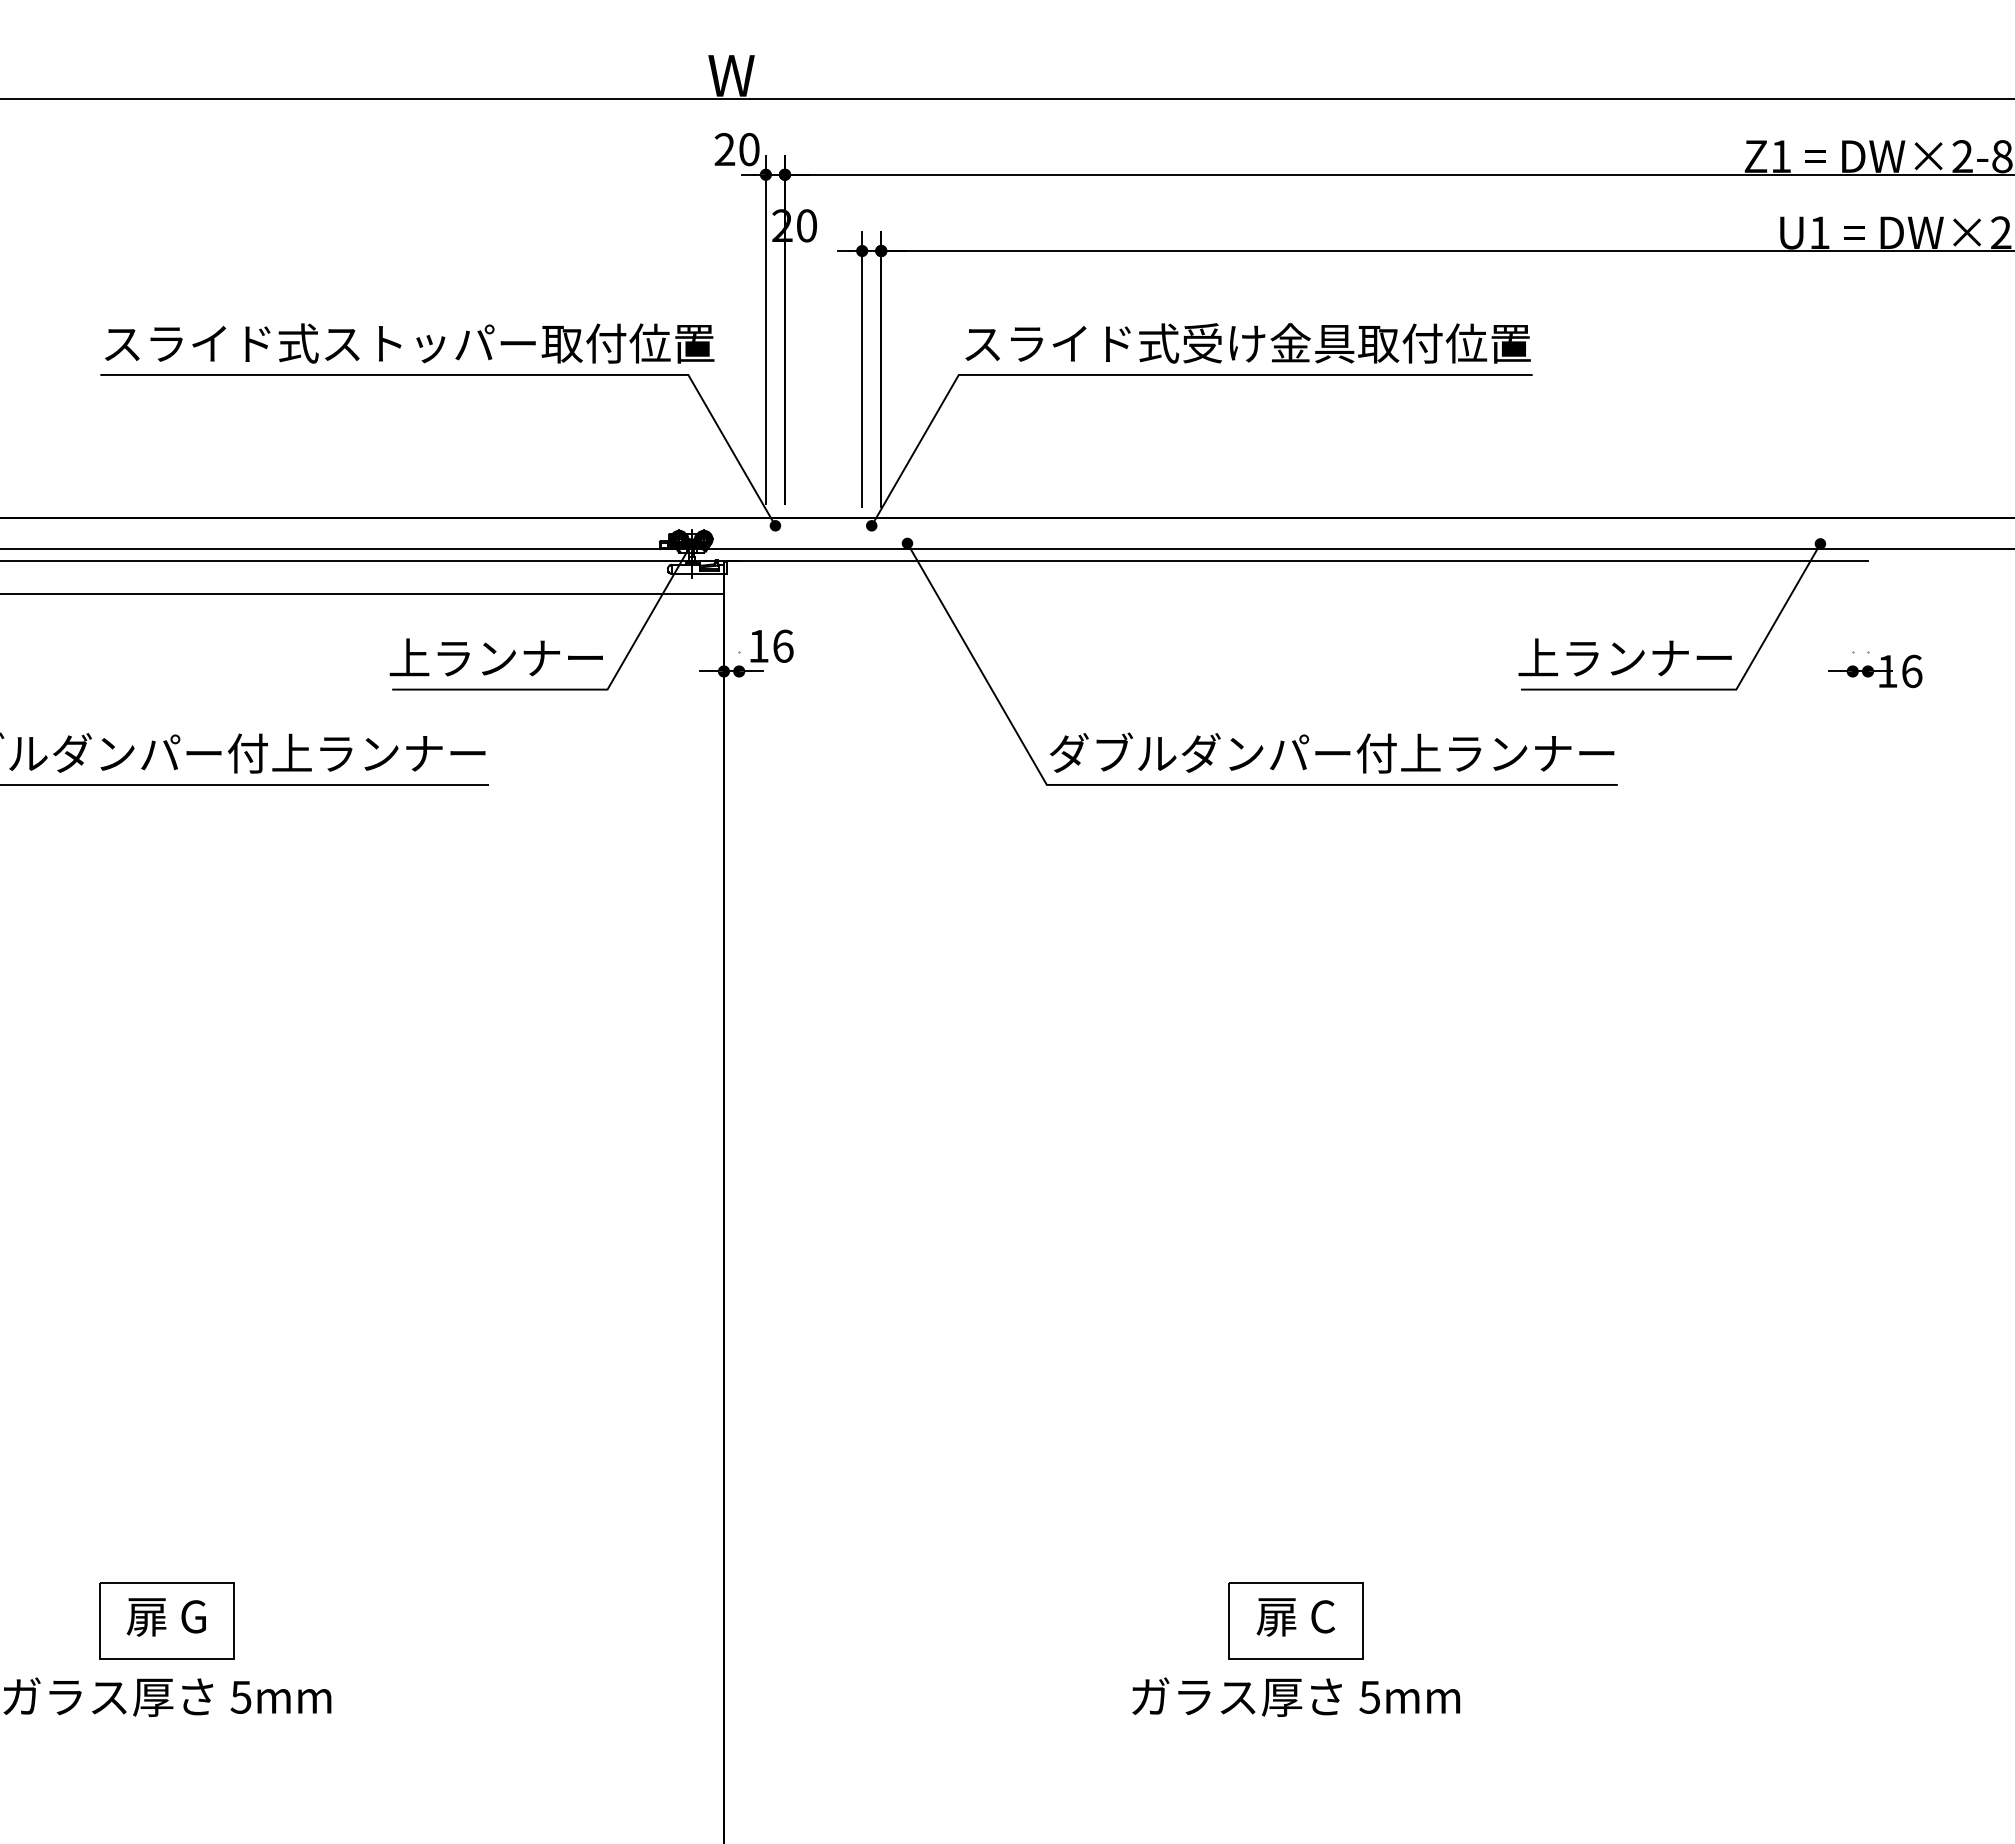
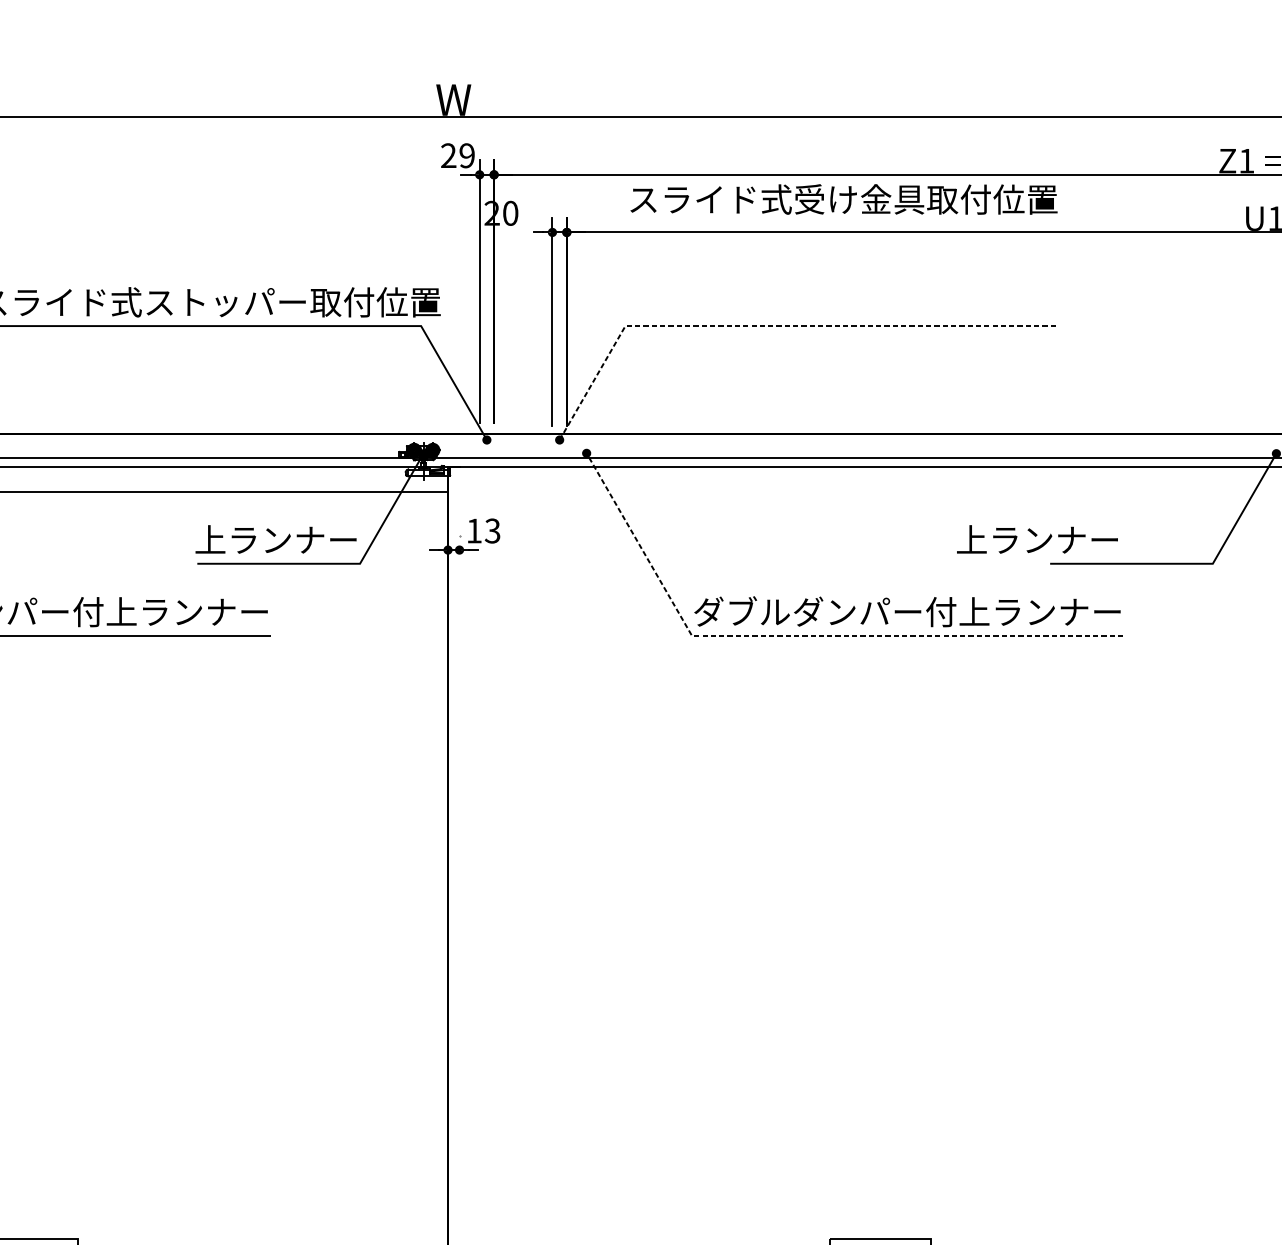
text: (749, 149) -> (467, 155), 20 -> 29
text: (1247, 343) -> (843, 199), moved
line: (1157, 374) -> (775, 325), solid -> dashed
text: (782, 645) -> (492, 530), 16 -> 13
text: (1624, 657) -> (1036, 539), moved
line: (1191, 784) -> (801, 635), solid -> dashed

